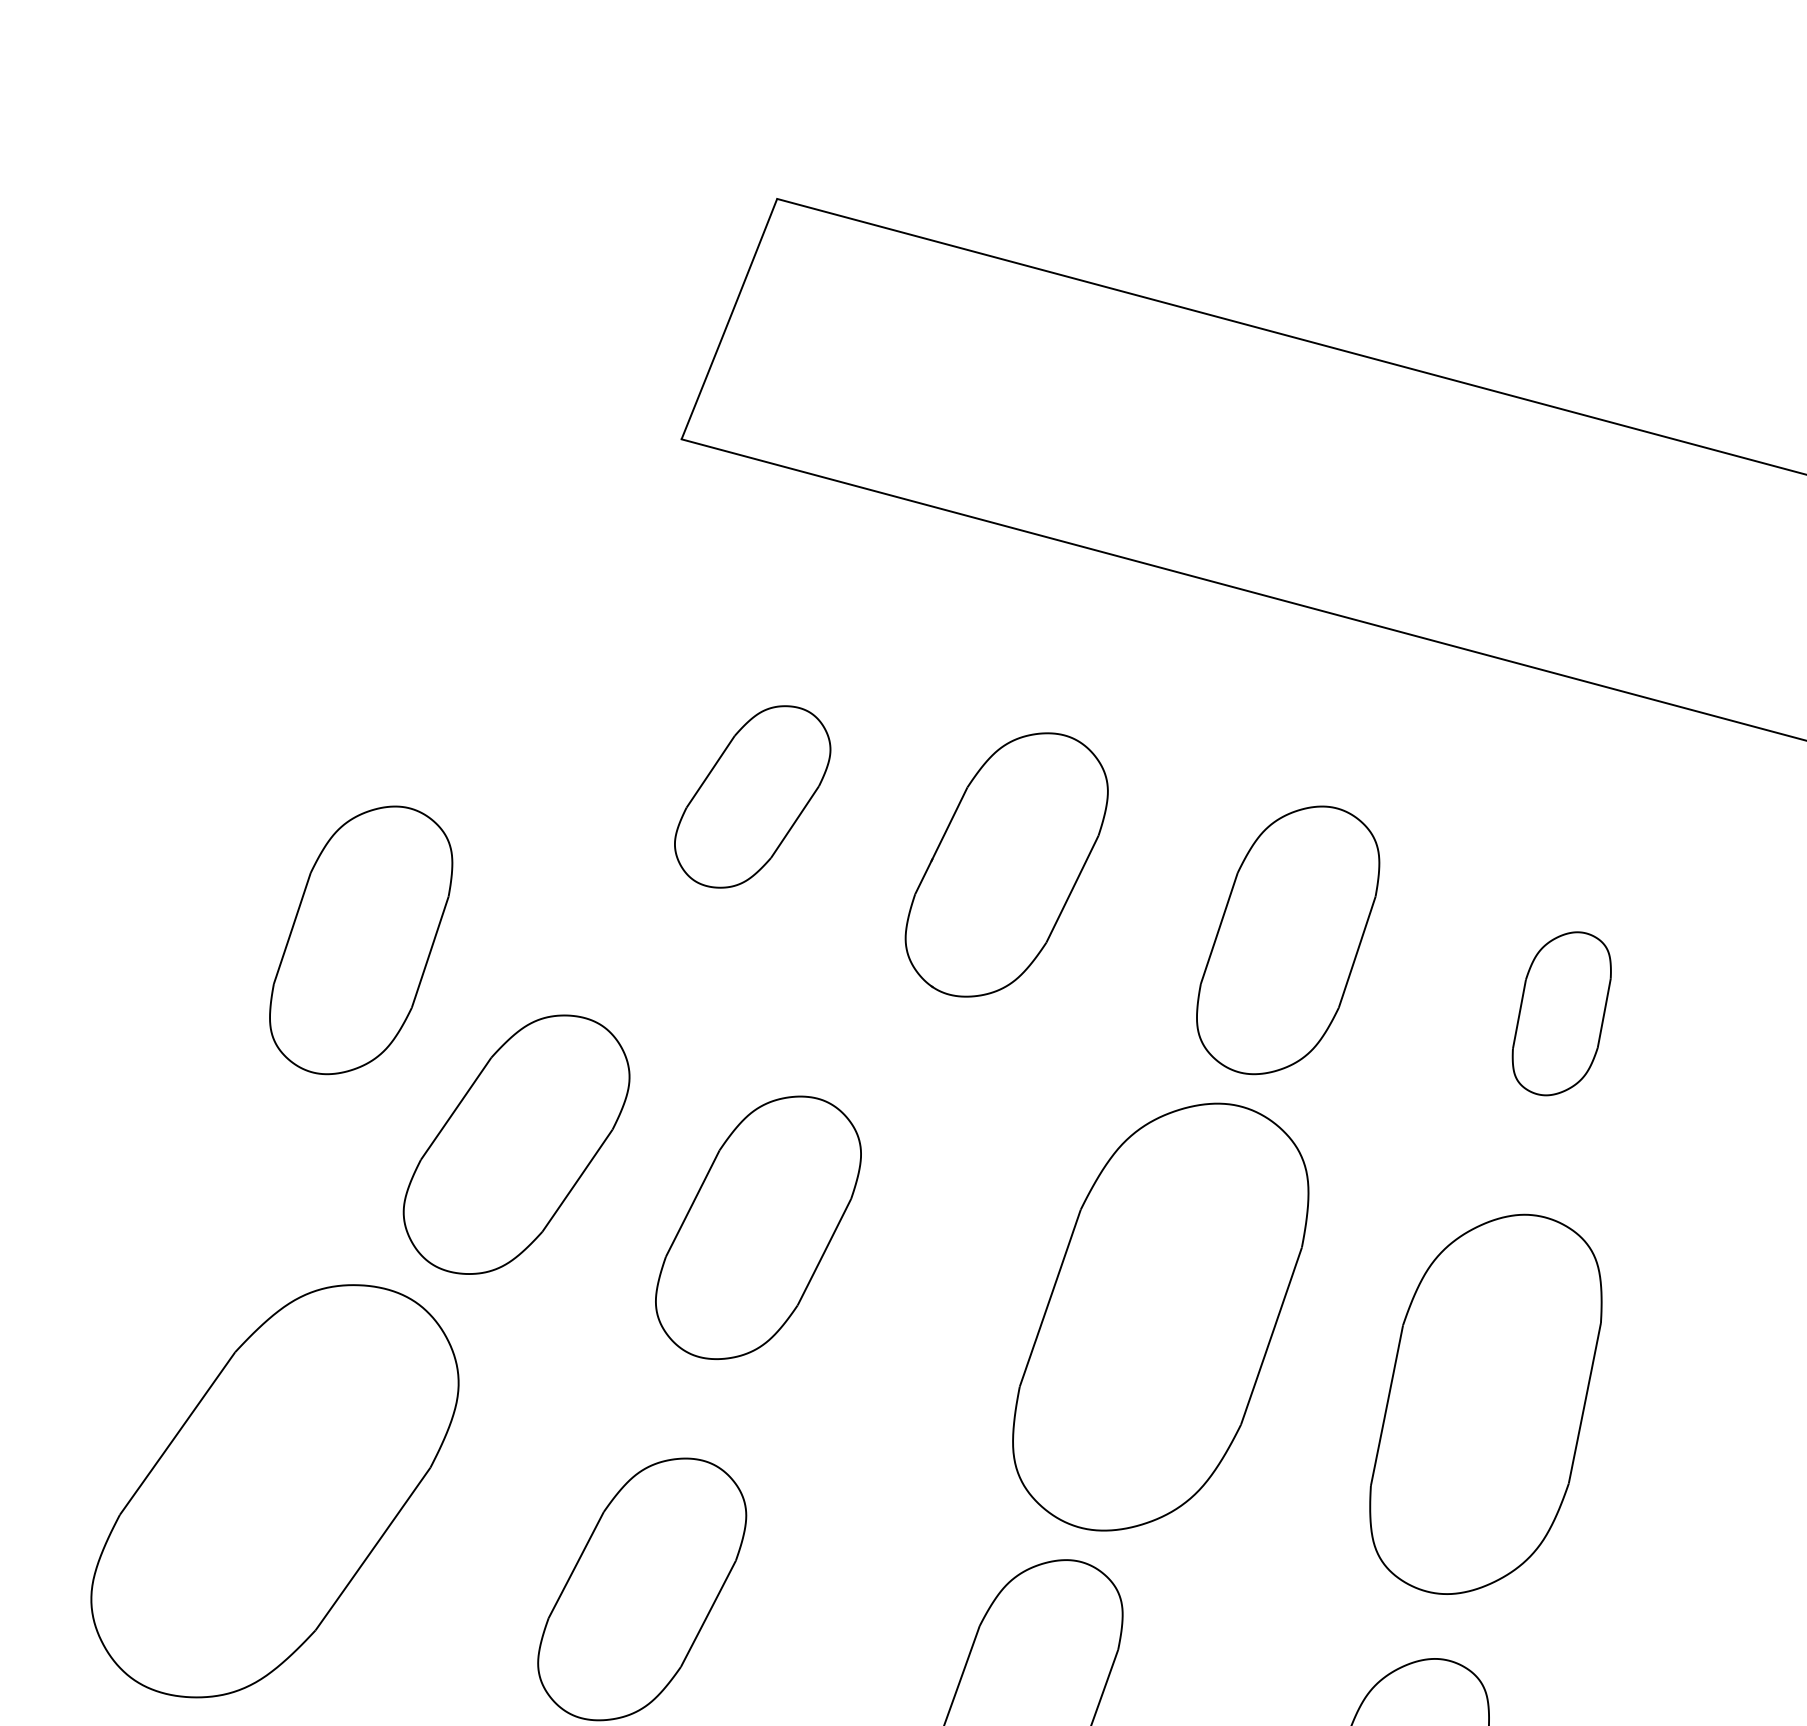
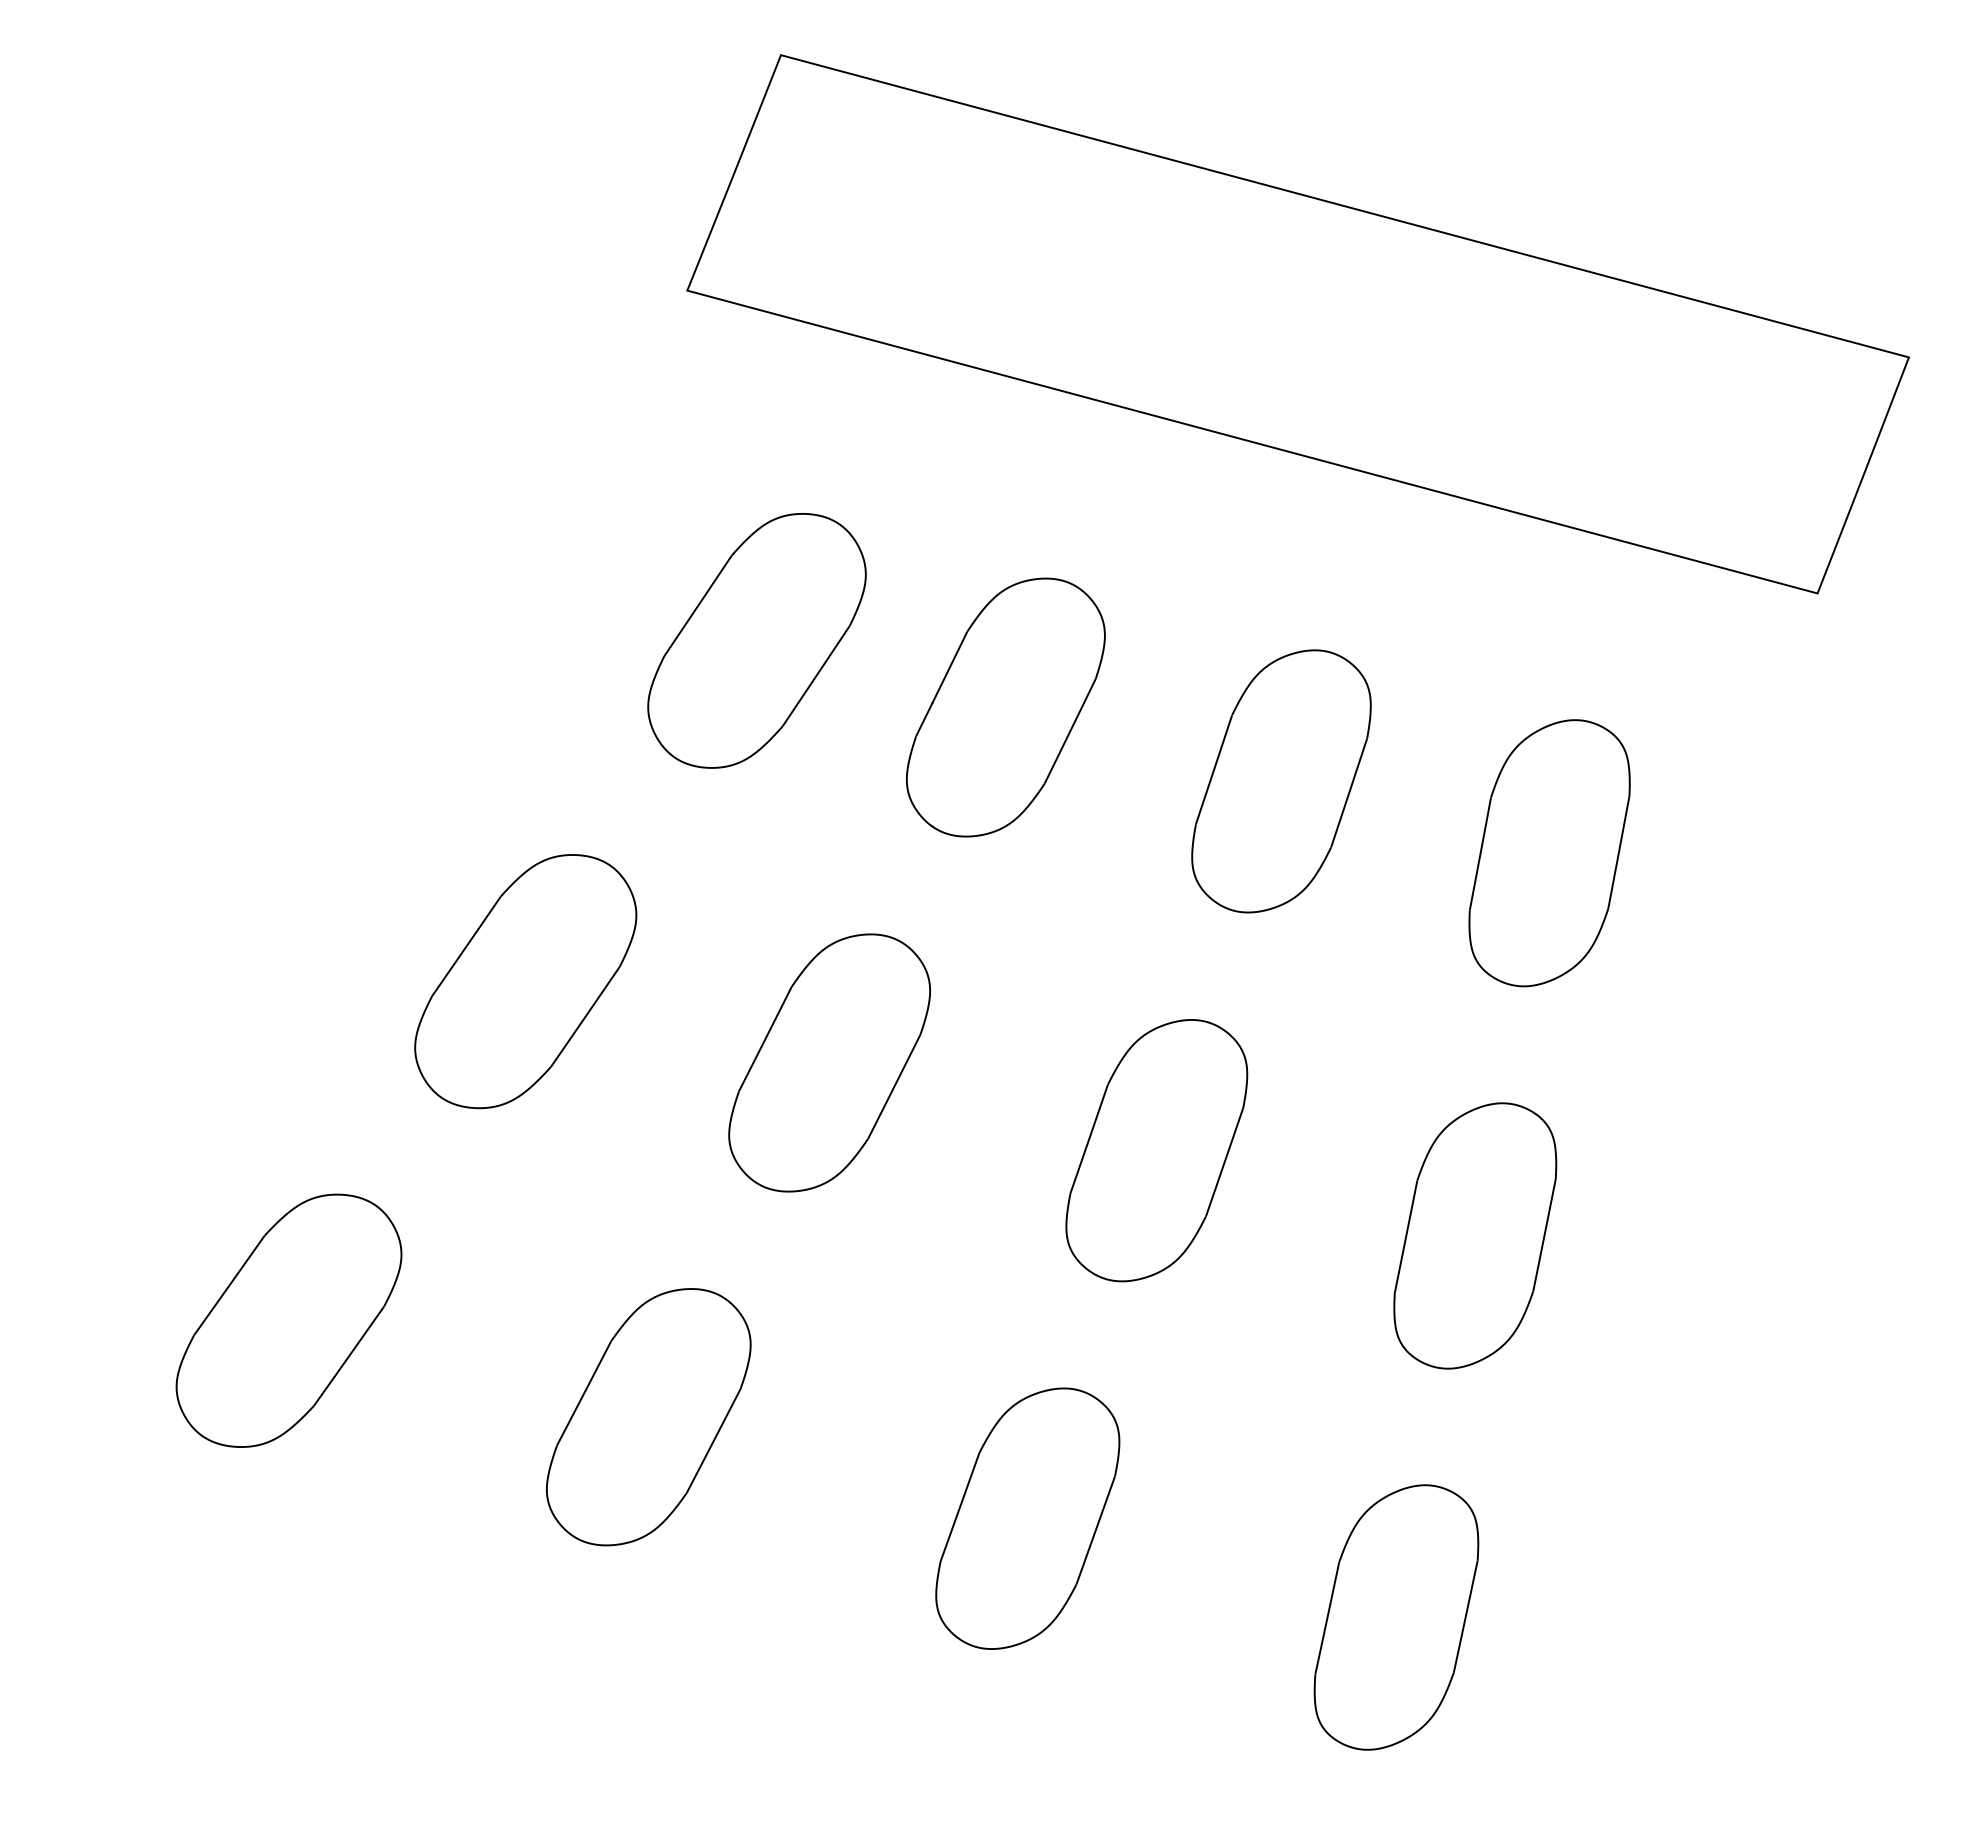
part: (752, 796) -> (756, 640), size x1.43
part: (361, 940) -> (373, 781), removed
part: (1561, 1013) -> (1549, 853), size x1.67
part: (758, 1227) -> (829, 1062), moved
part: (1160, 1317) -> (1156, 1150), size x0.62
part: (1486, 1403) -> (1475, 1235), size x0.71
part: (274, 1490) -> (288, 1320), size x0.62

